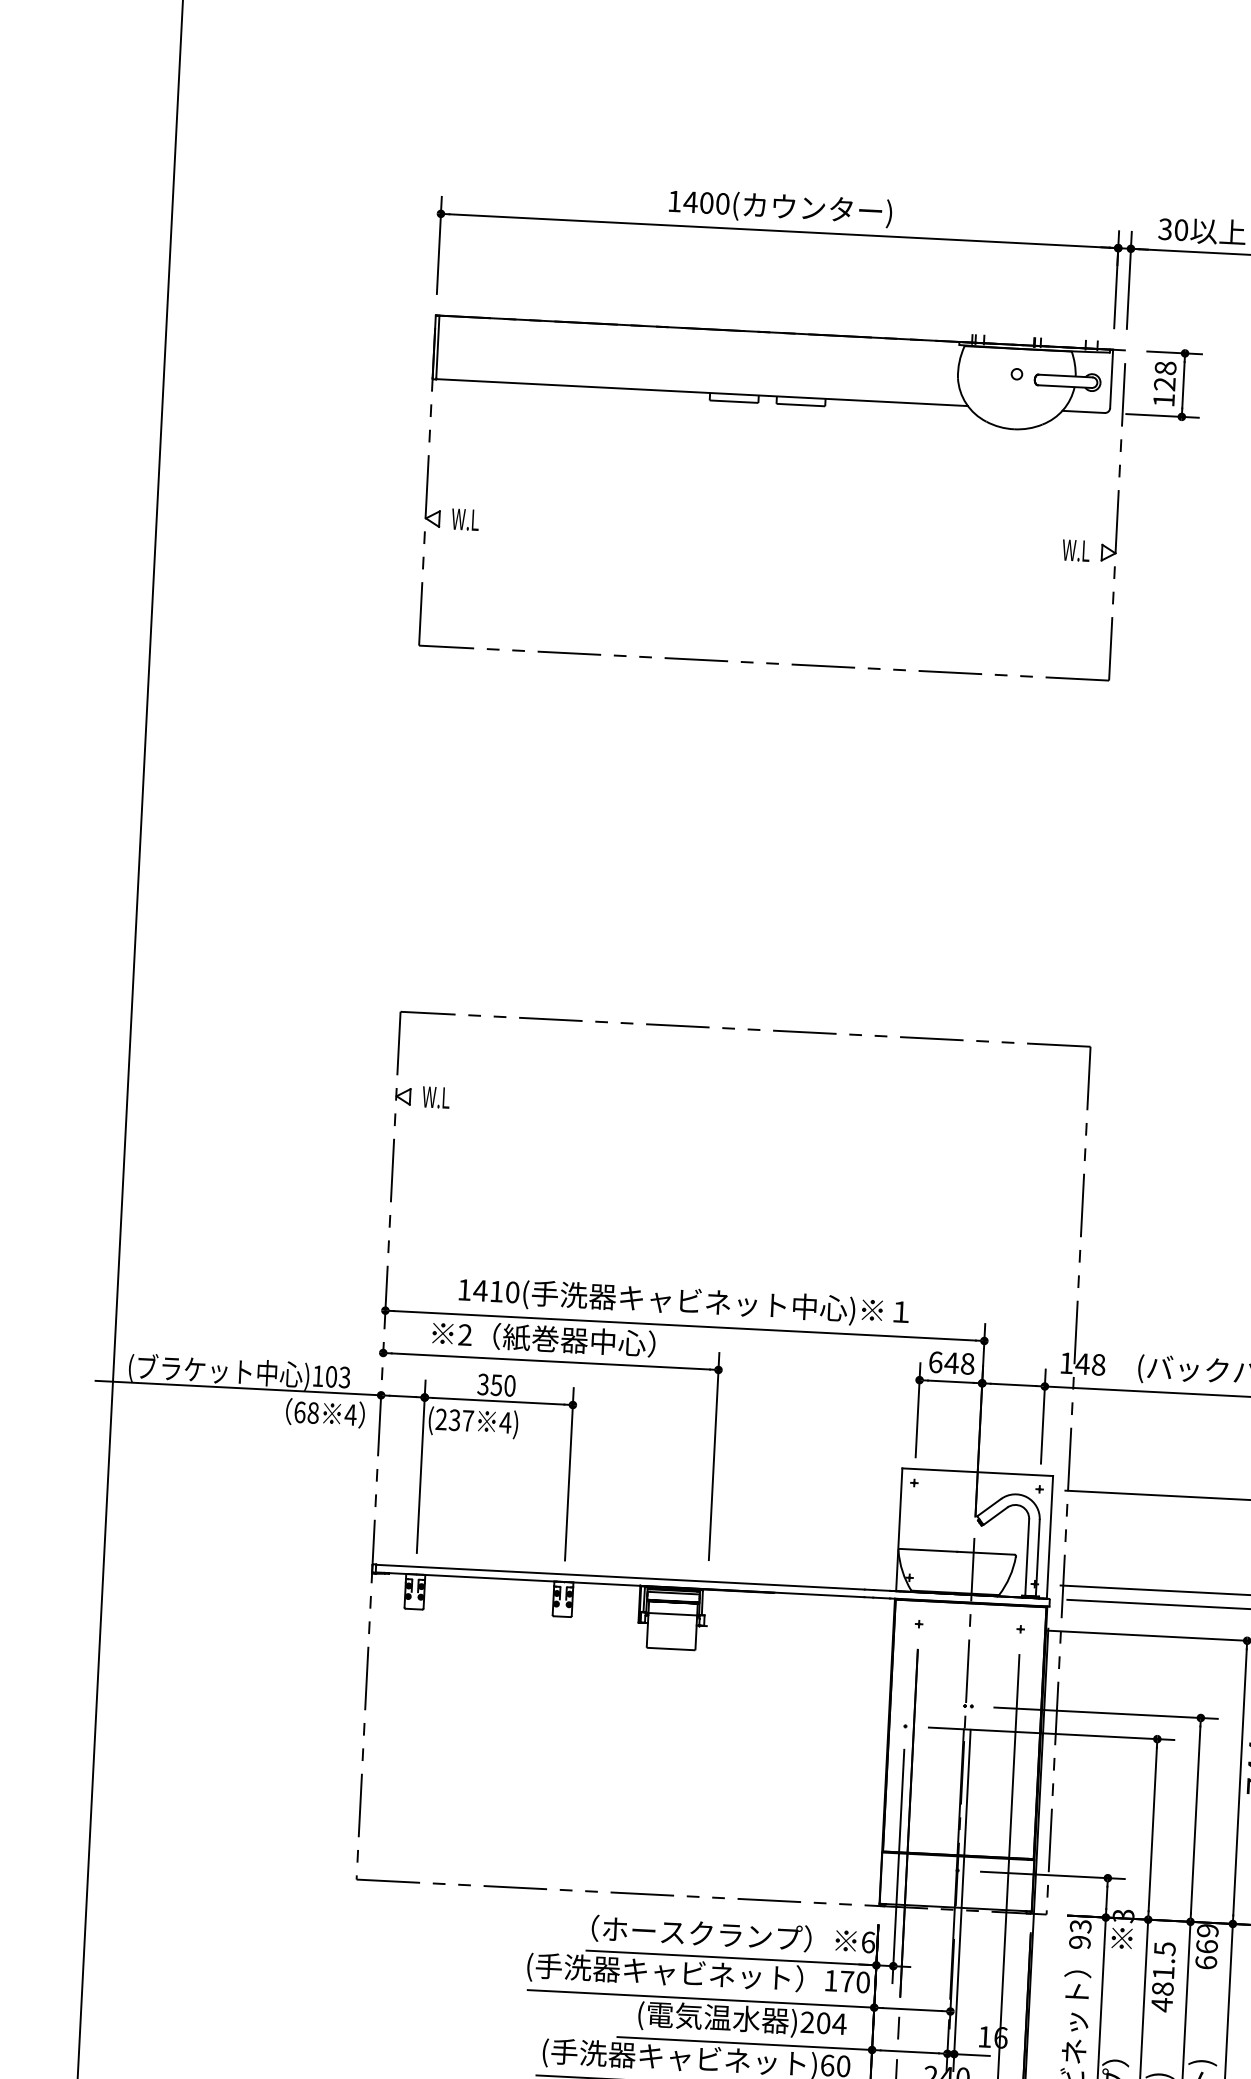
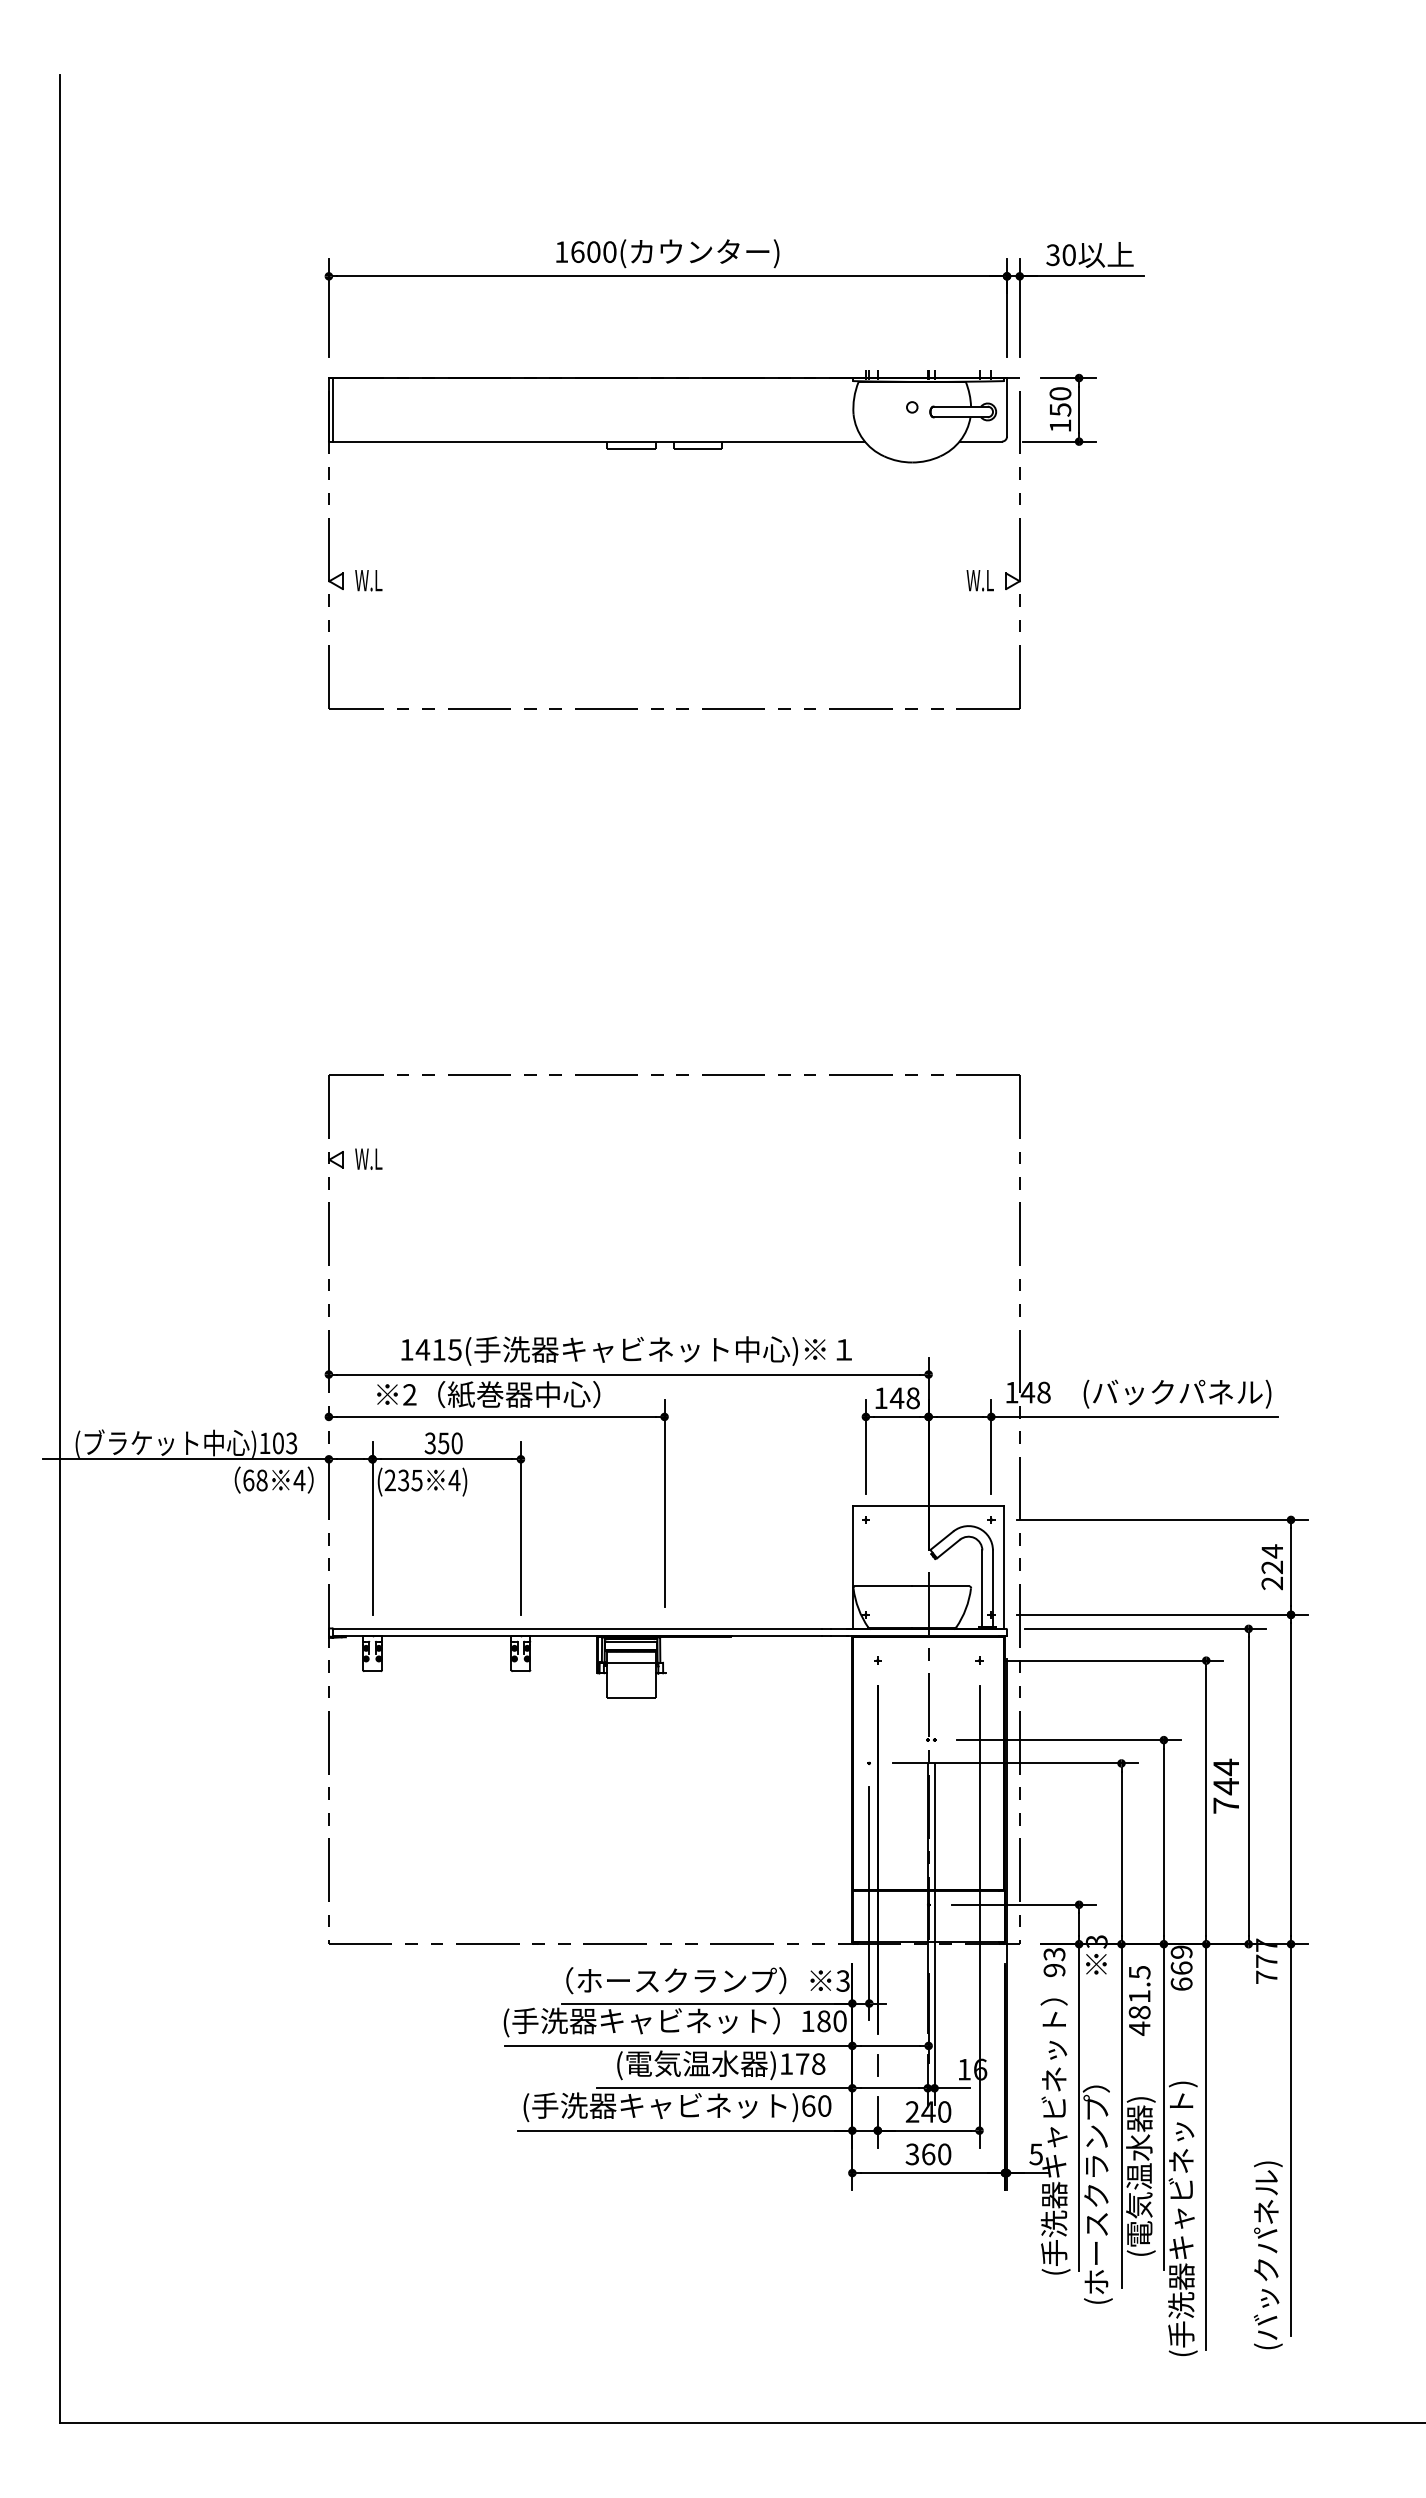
text: (690, 202) -> (577, 252), 1400( -> 1600(
text: (1165, 375) -> (1060, 401), 128 -> 150
text: (512, 1291) -> (454, 1349), 1410( -> 1415(
text: (935, 1362) -> (880, 1398), 648 -> 148
text: (467, 1420) -> (416, 1480), (237 -> (235
text: (868, 1941) -> (843, 1980), 6 -> 3
text: (846, 1981) -> (823, 2021), 170 -> 180
text: (823, 2022) -> (802, 2063), )204 -> )178

